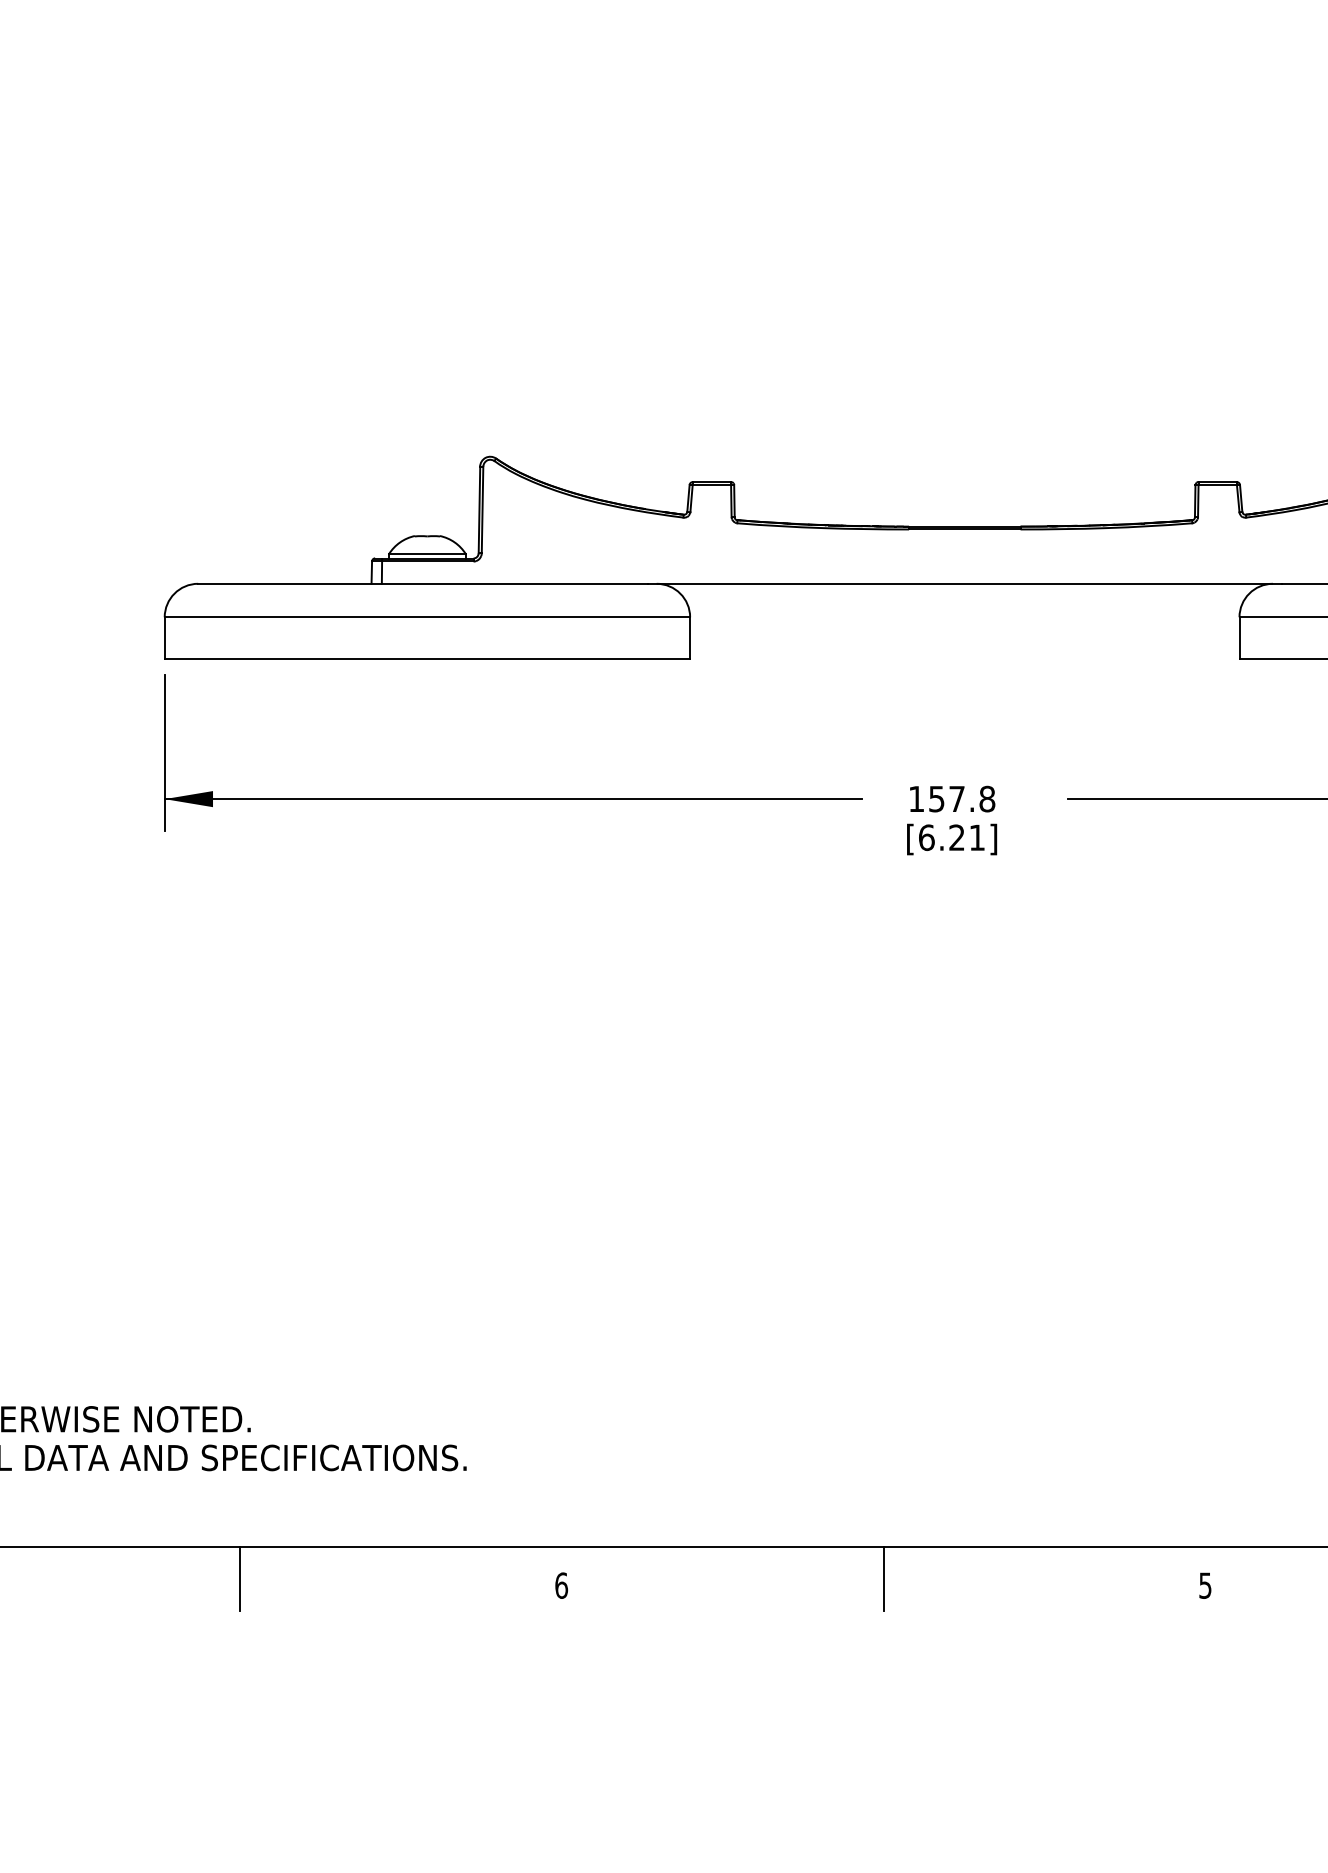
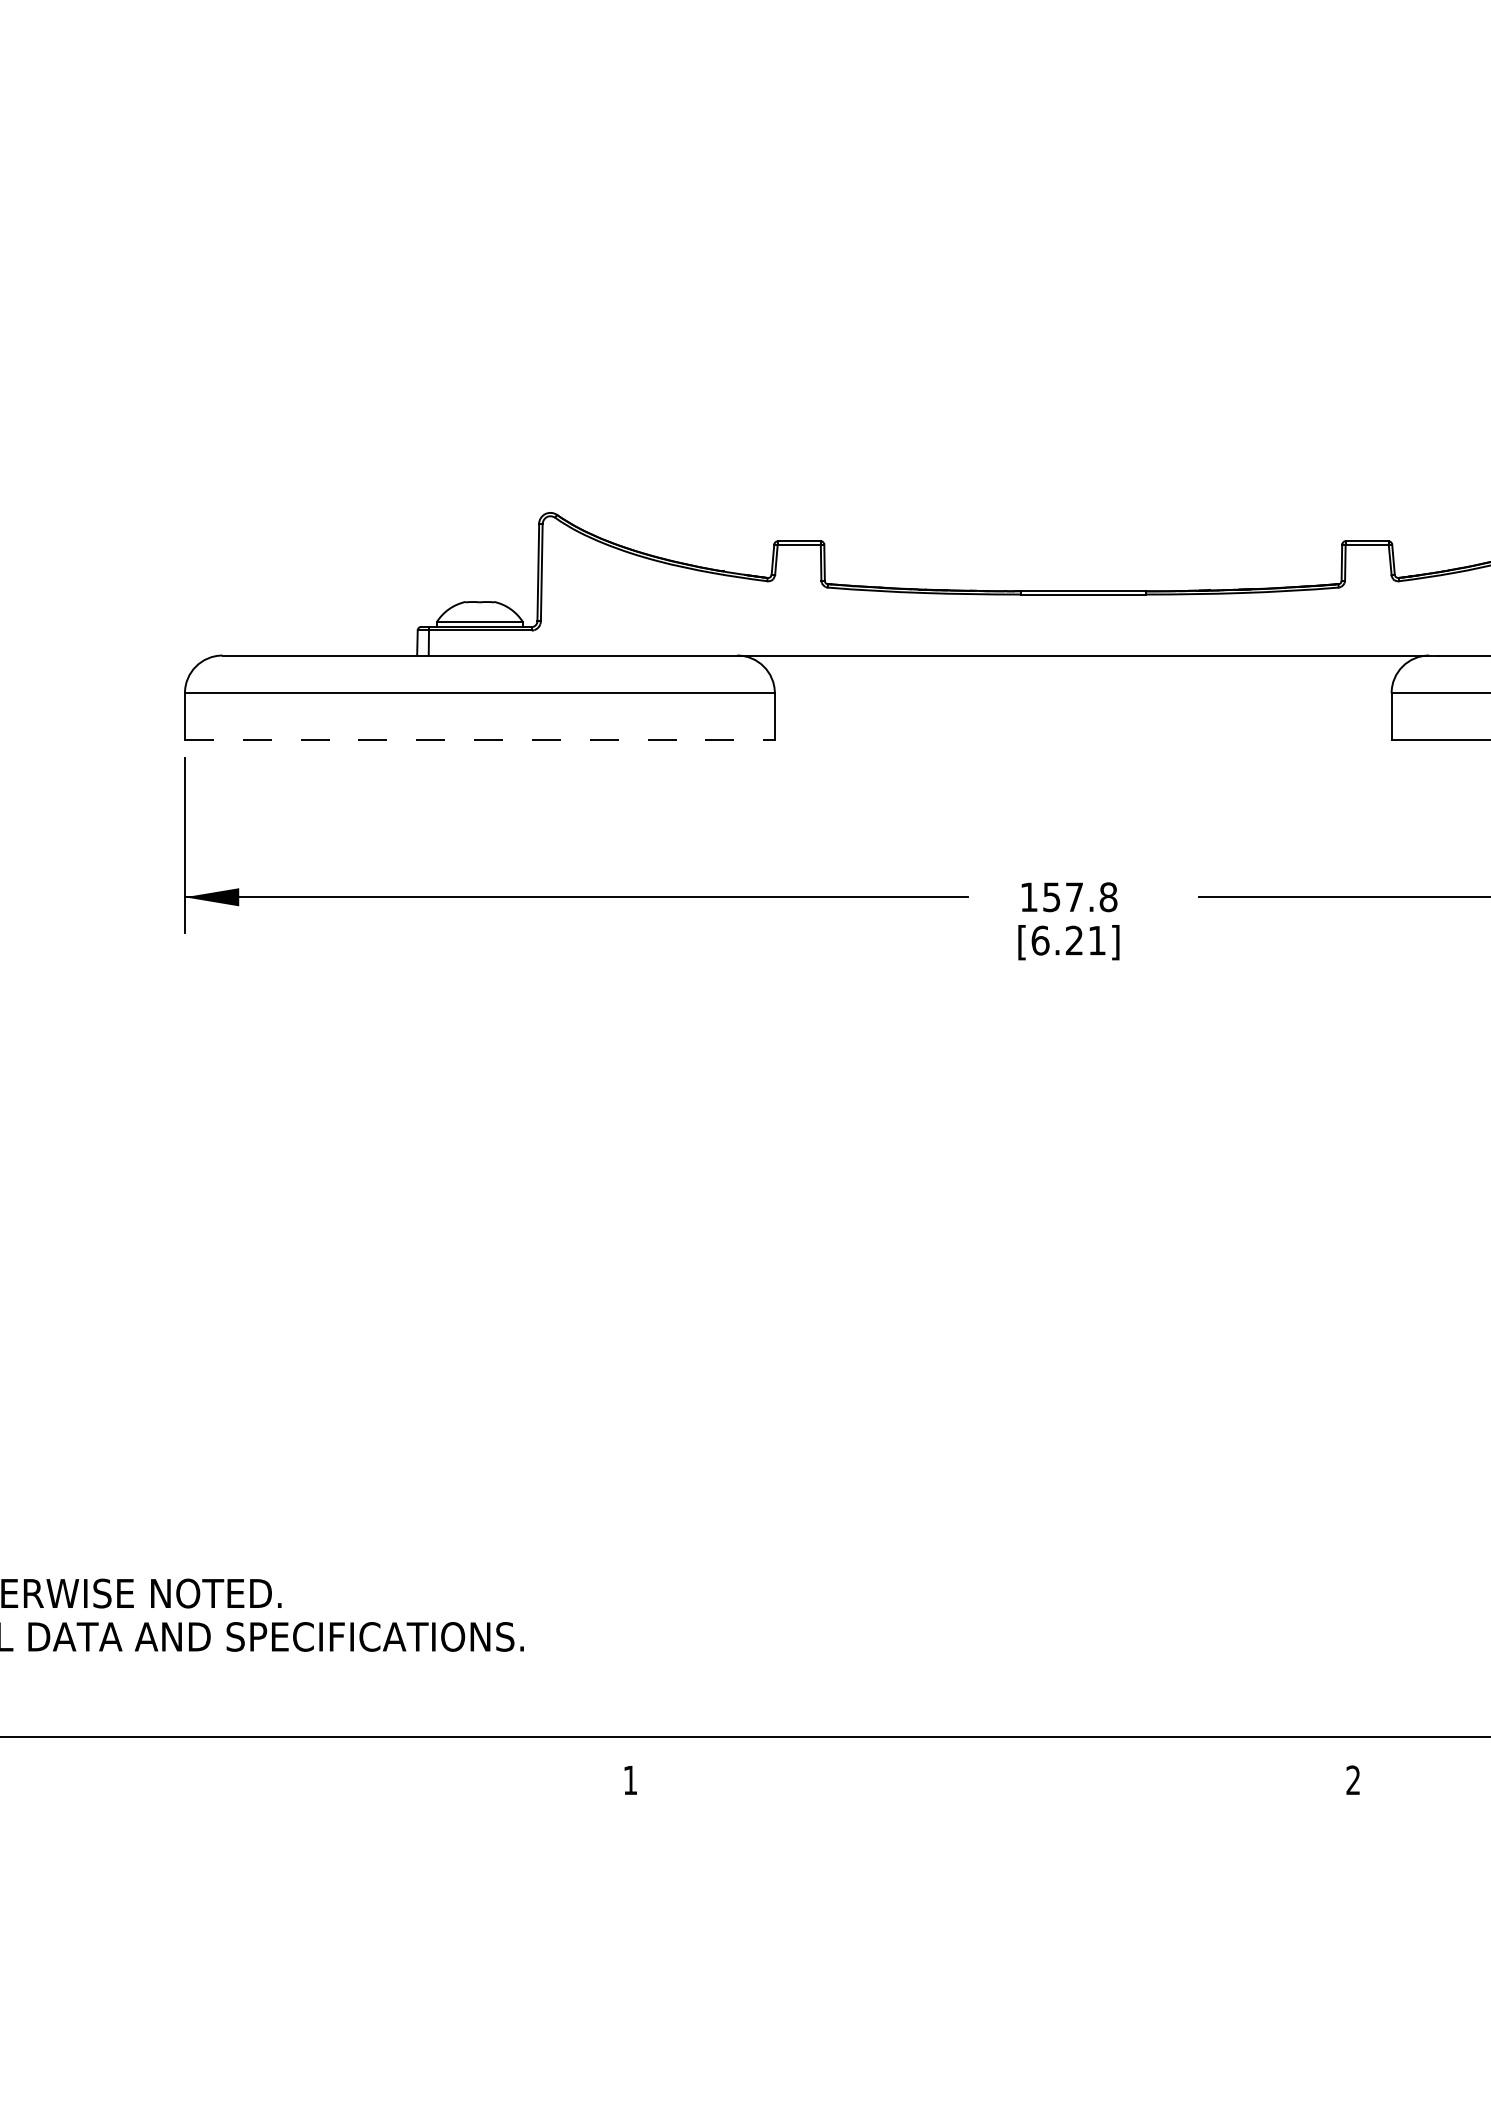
line: (427, 658) -> (479, 739), solid -> dashed
line: (239, 1579) -> (268, 1773), removed
line: (883, 1579) -> (991, 1773), removed
text: (561, 1585) -> (630, 1780), 6 -> 1
text: (1205, 1585) -> (1353, 1780), 5 -> 2

